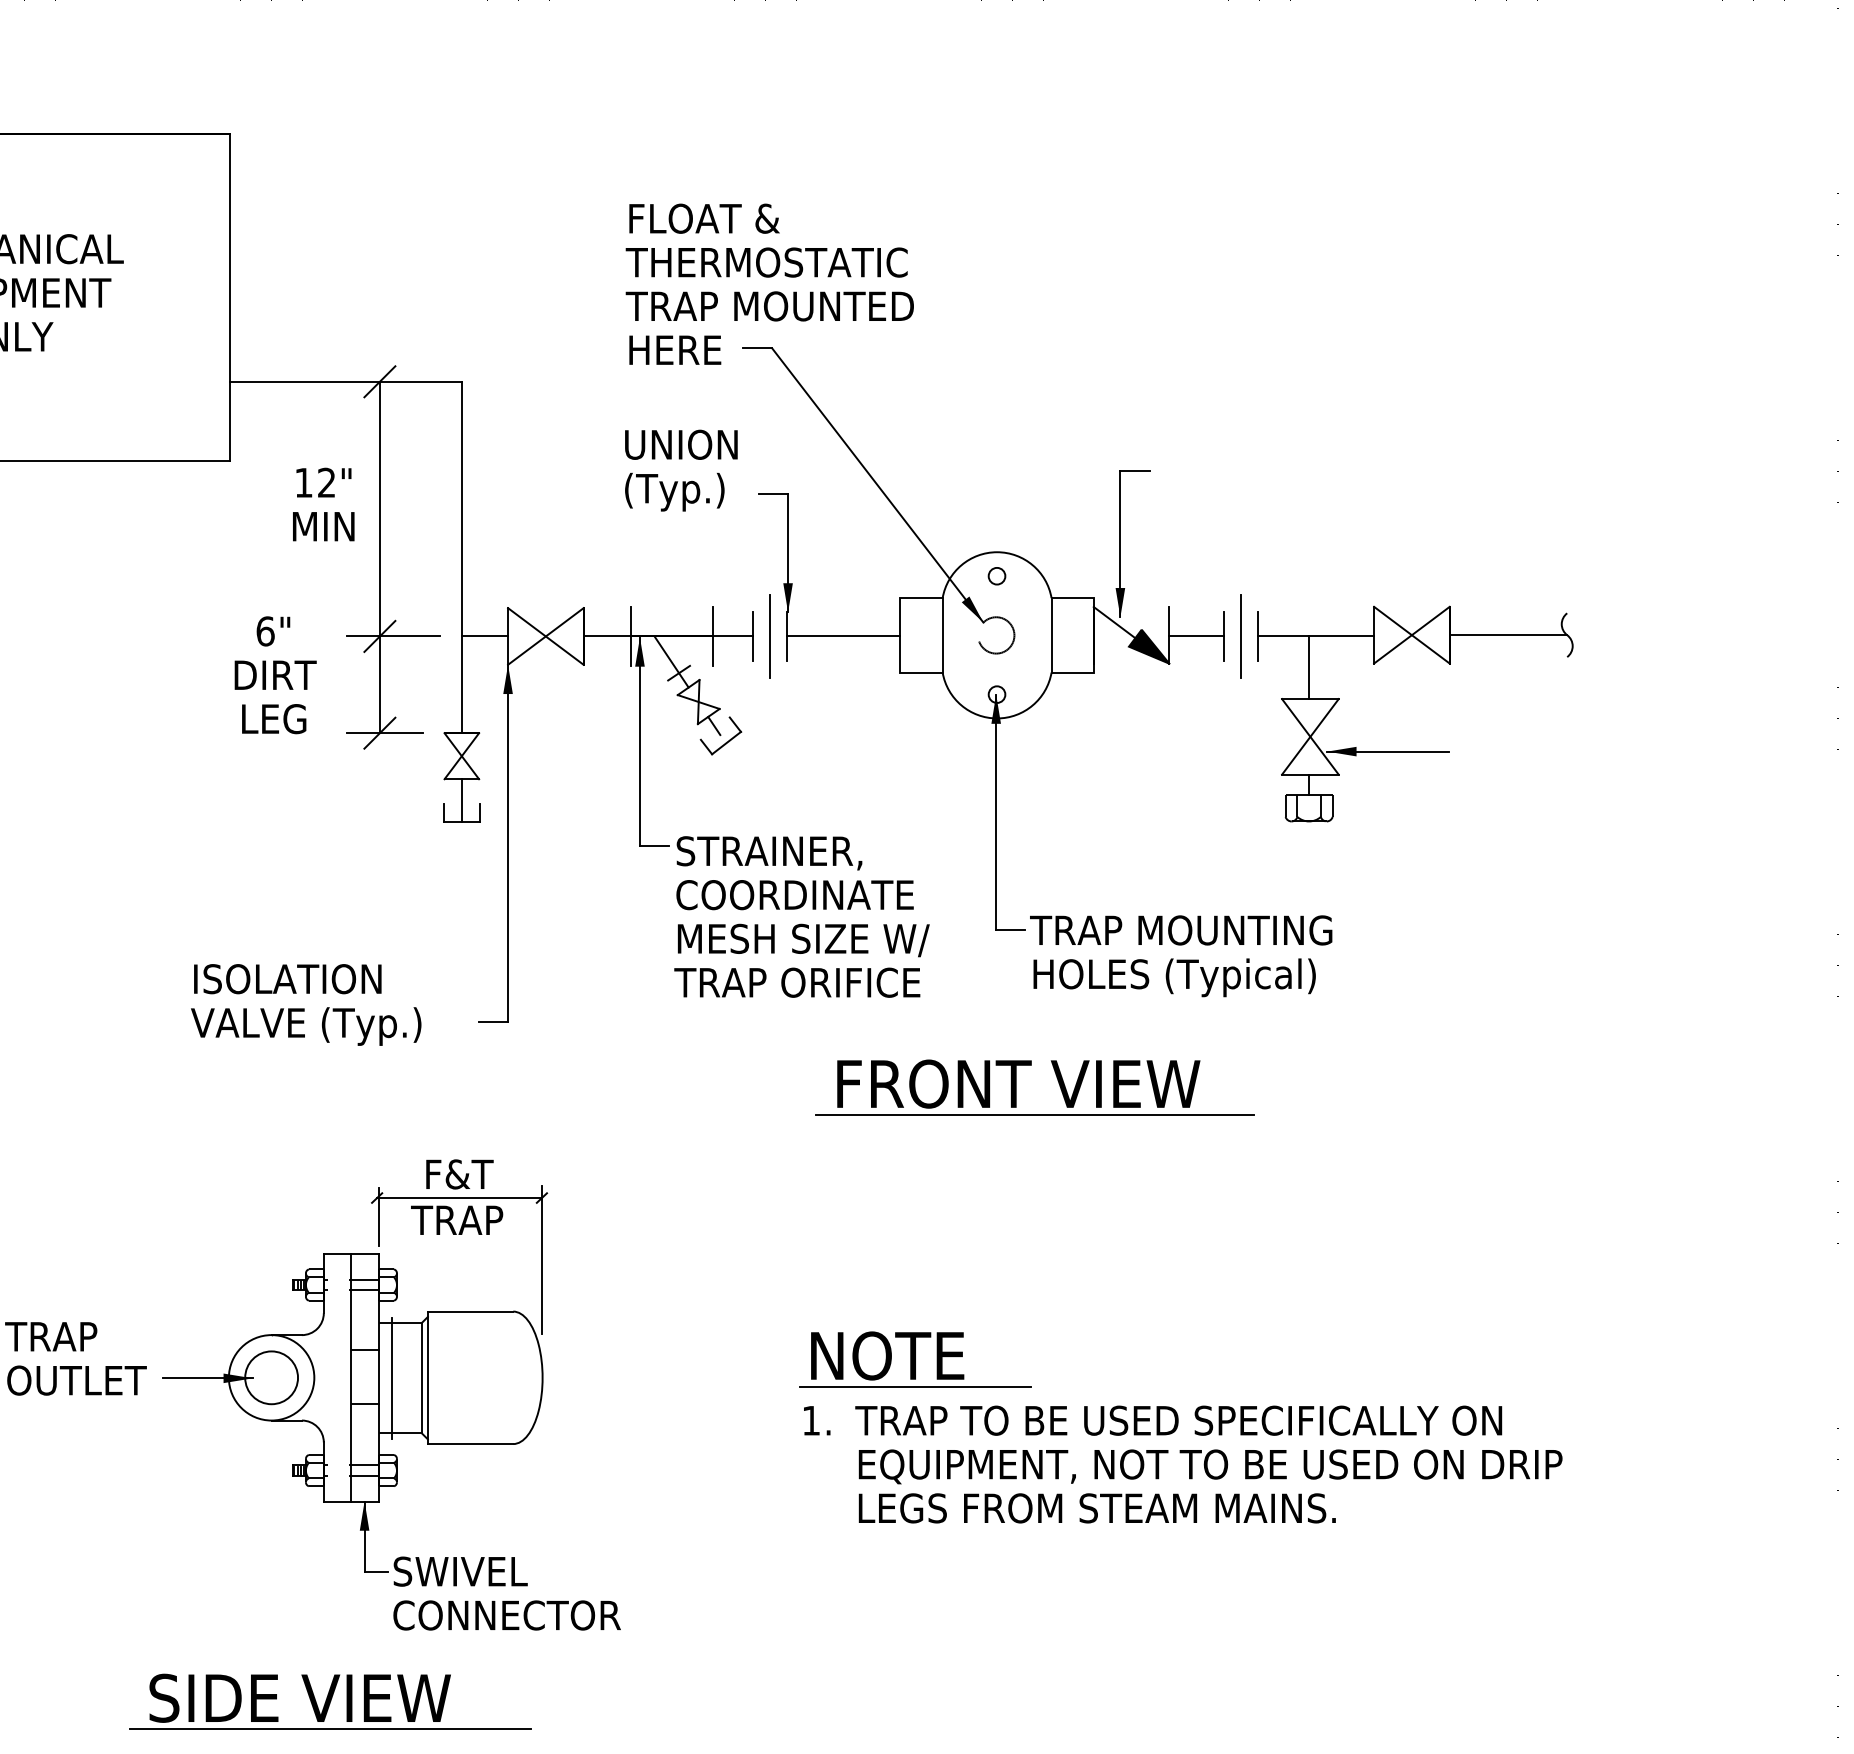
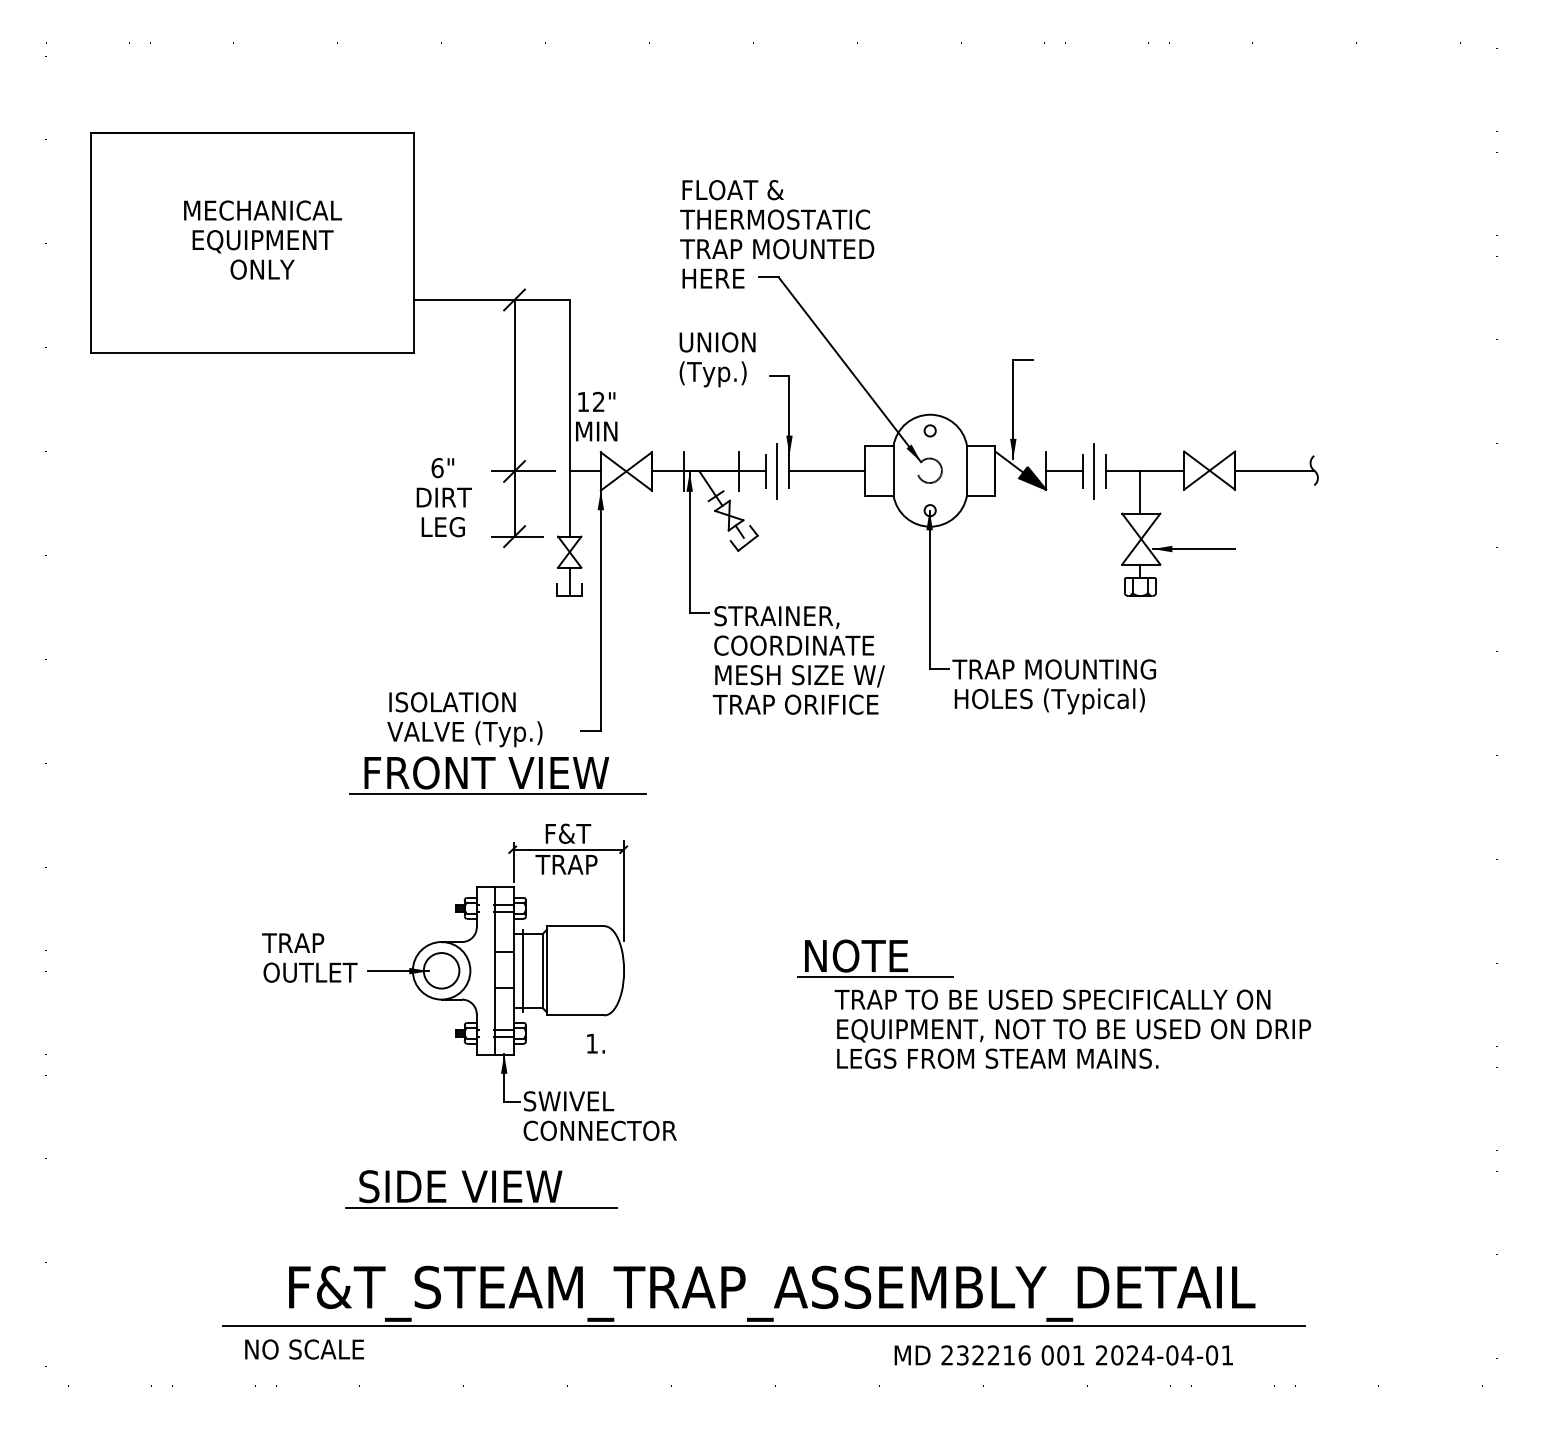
text: (323, 504) -> (596, 416), moved
part: (1016, 1087) -> (485, 775), moved
text: (816, 1420) -> (595, 1043), moved

